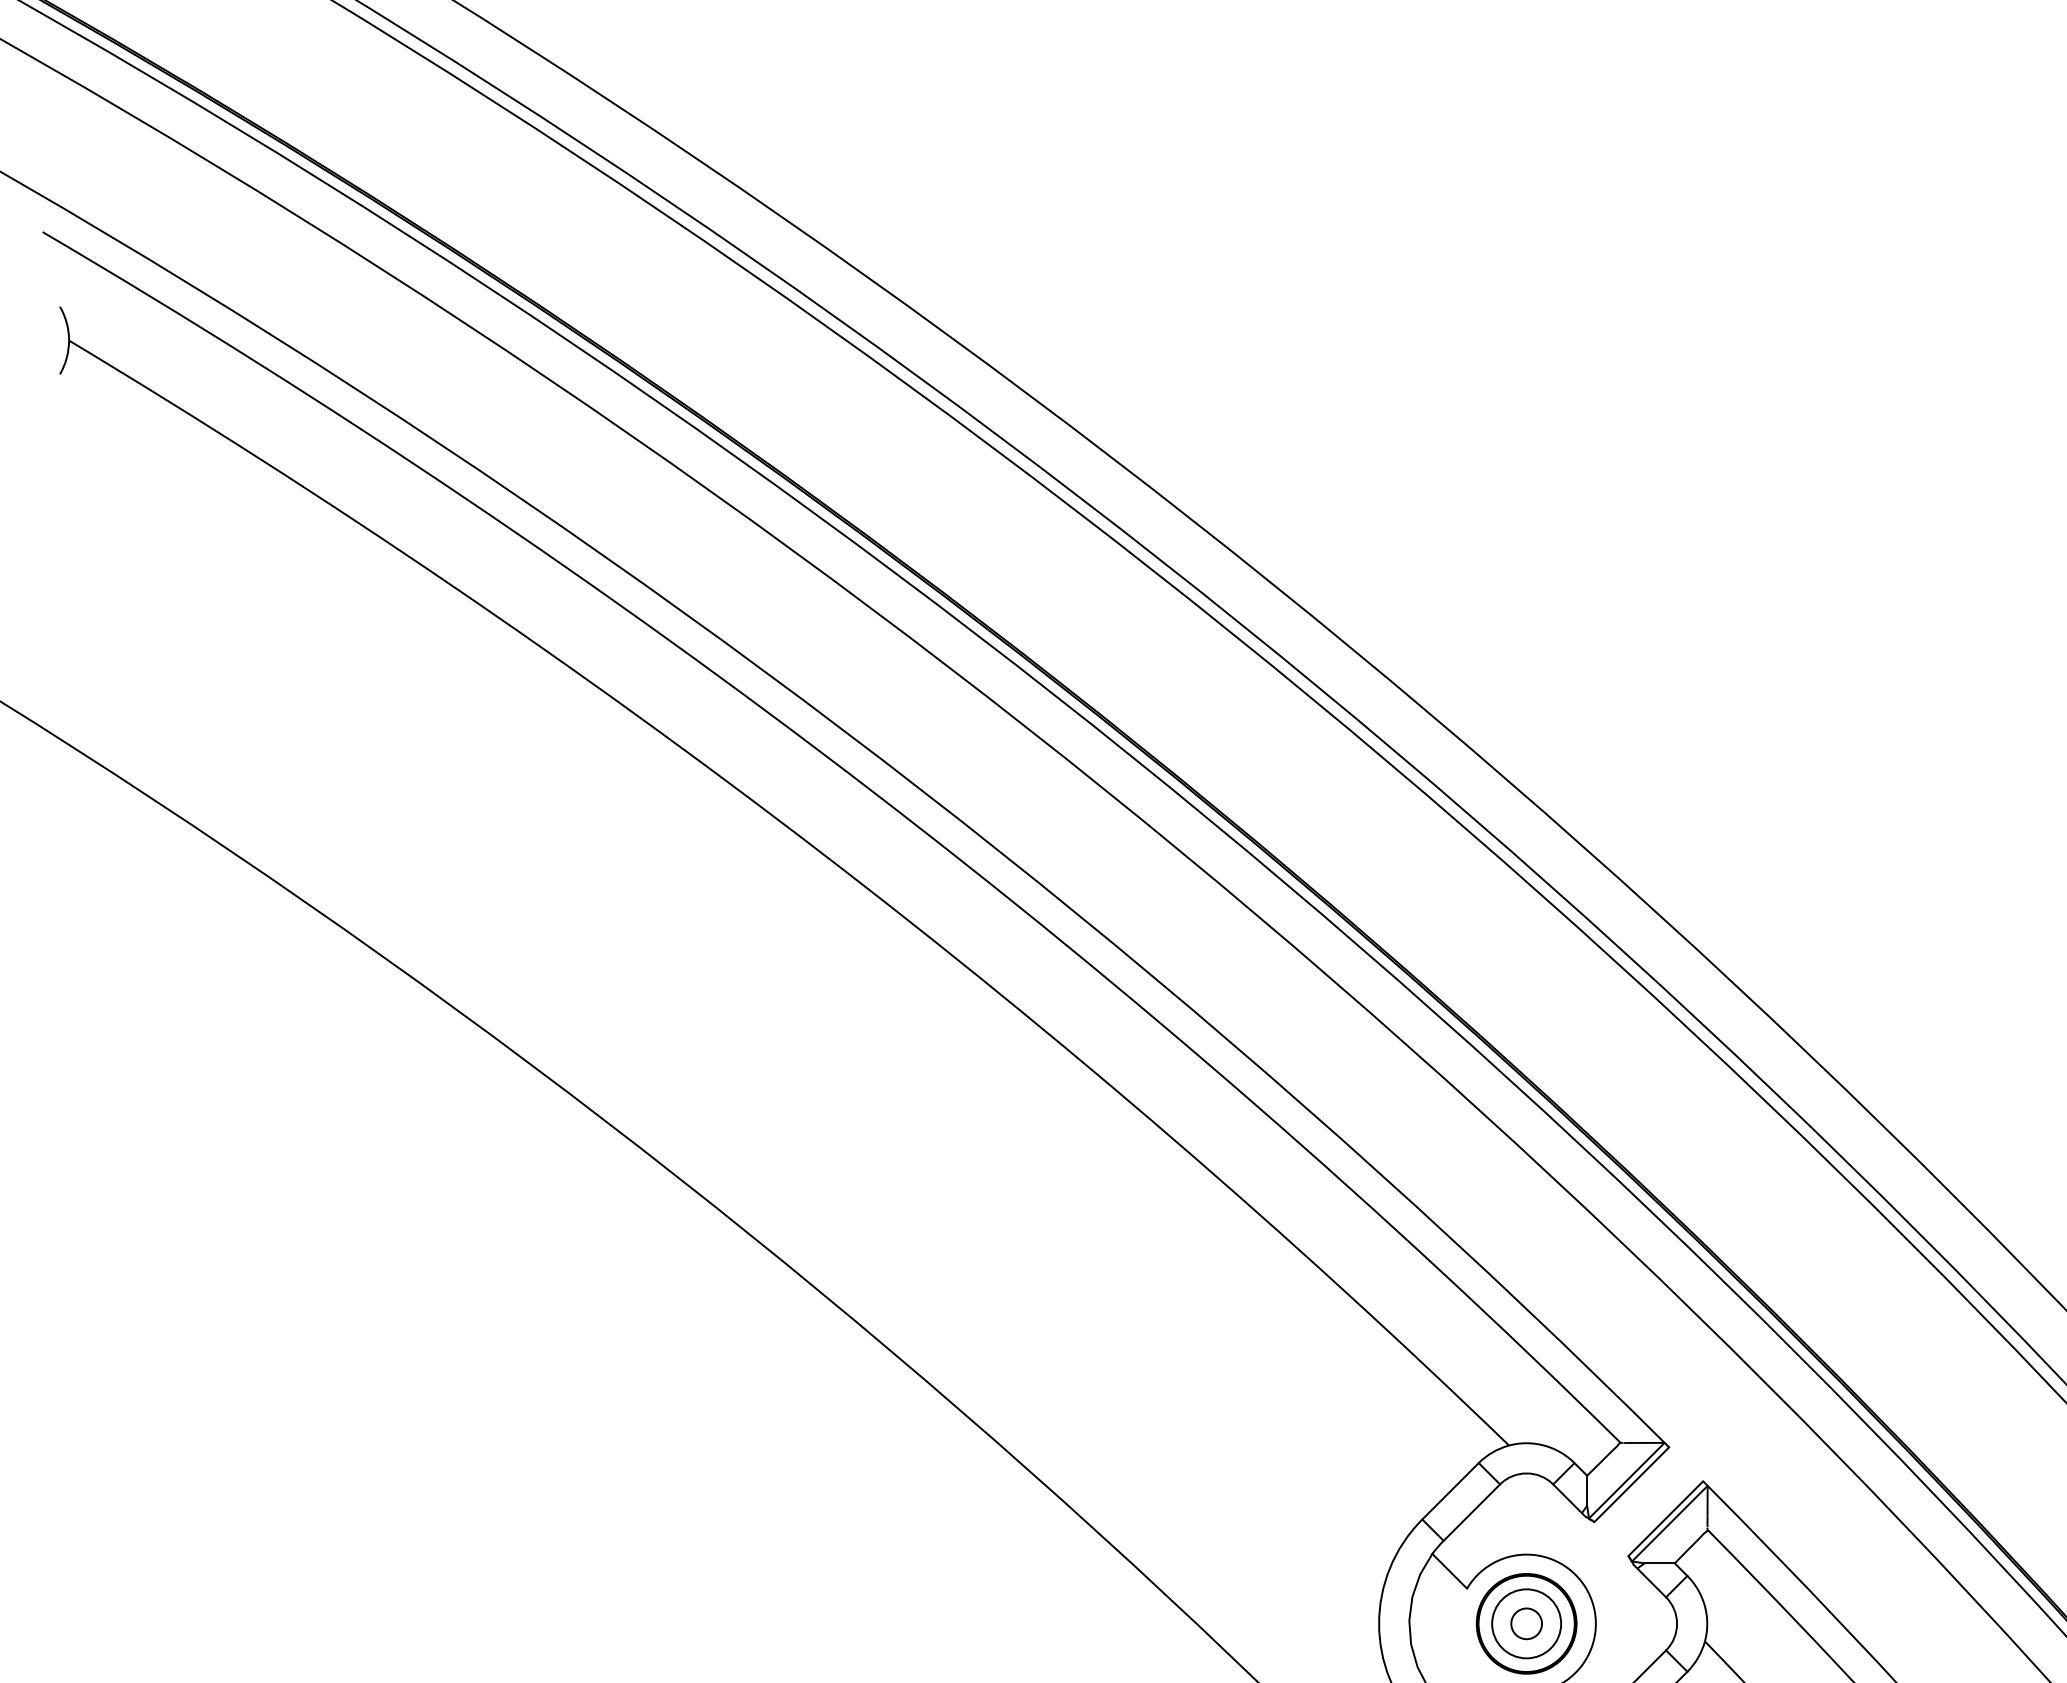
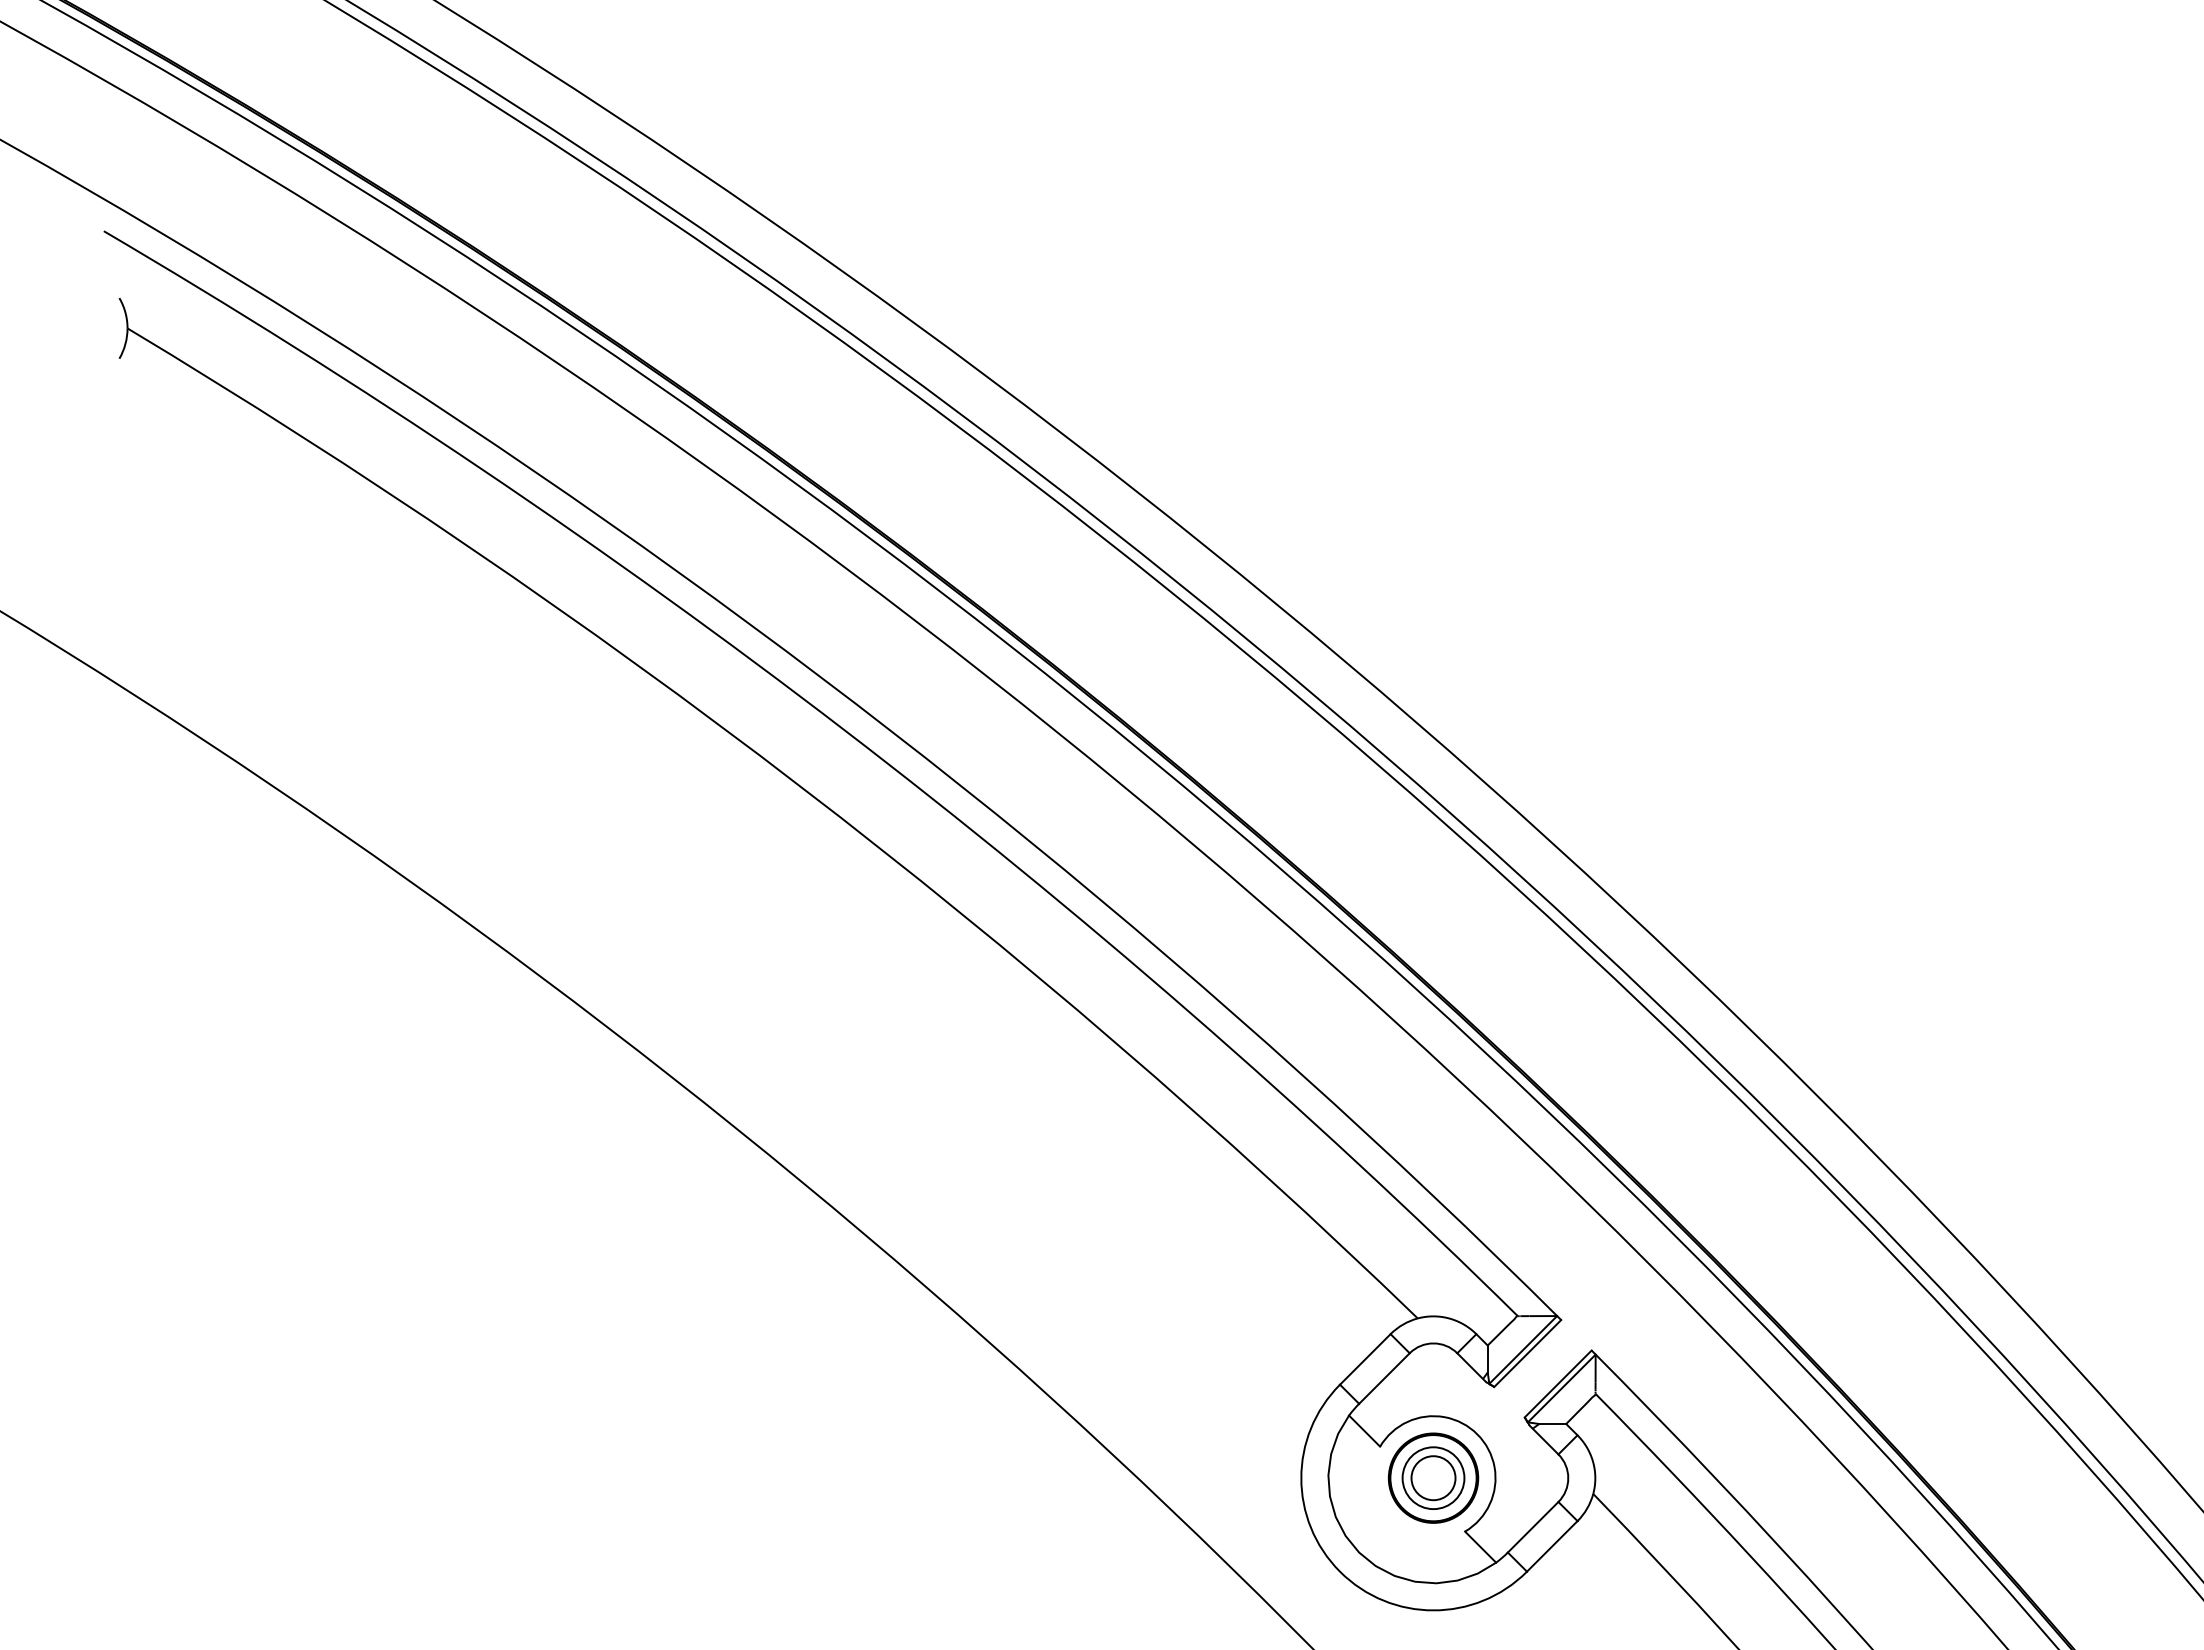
circle: (1526, 1623) -> (1433, 1477), size x1.6

